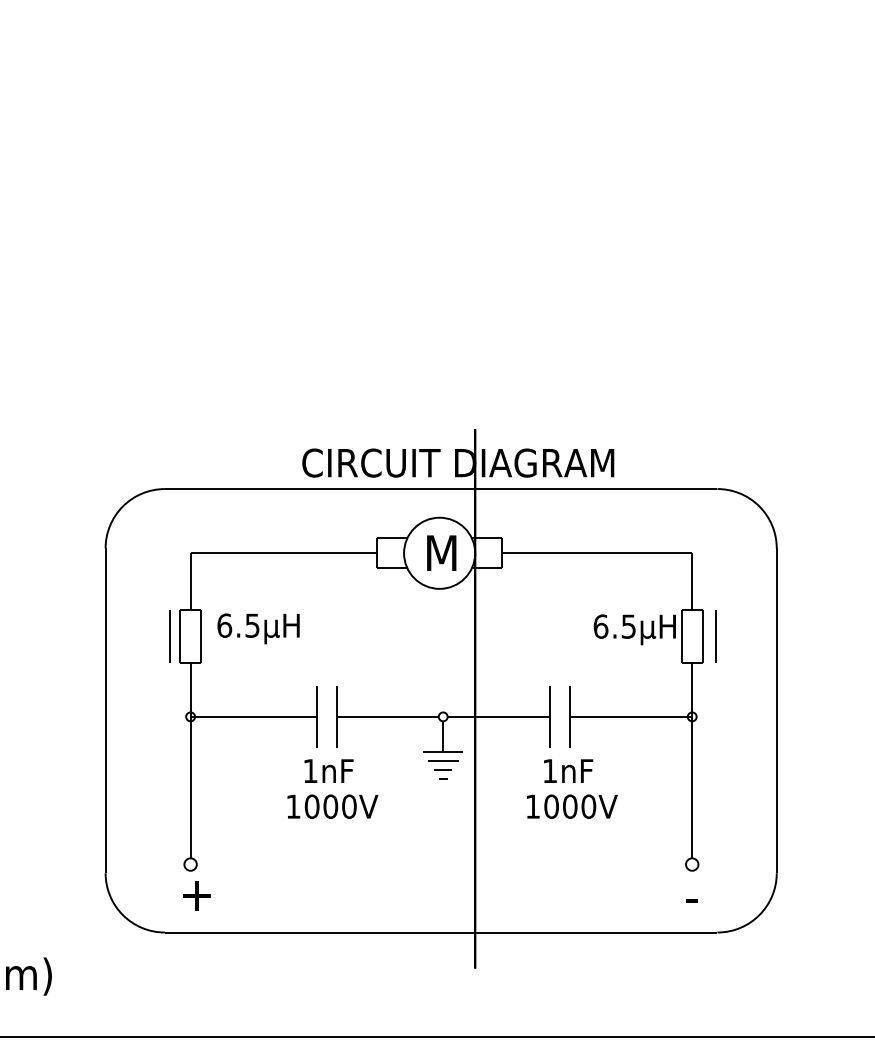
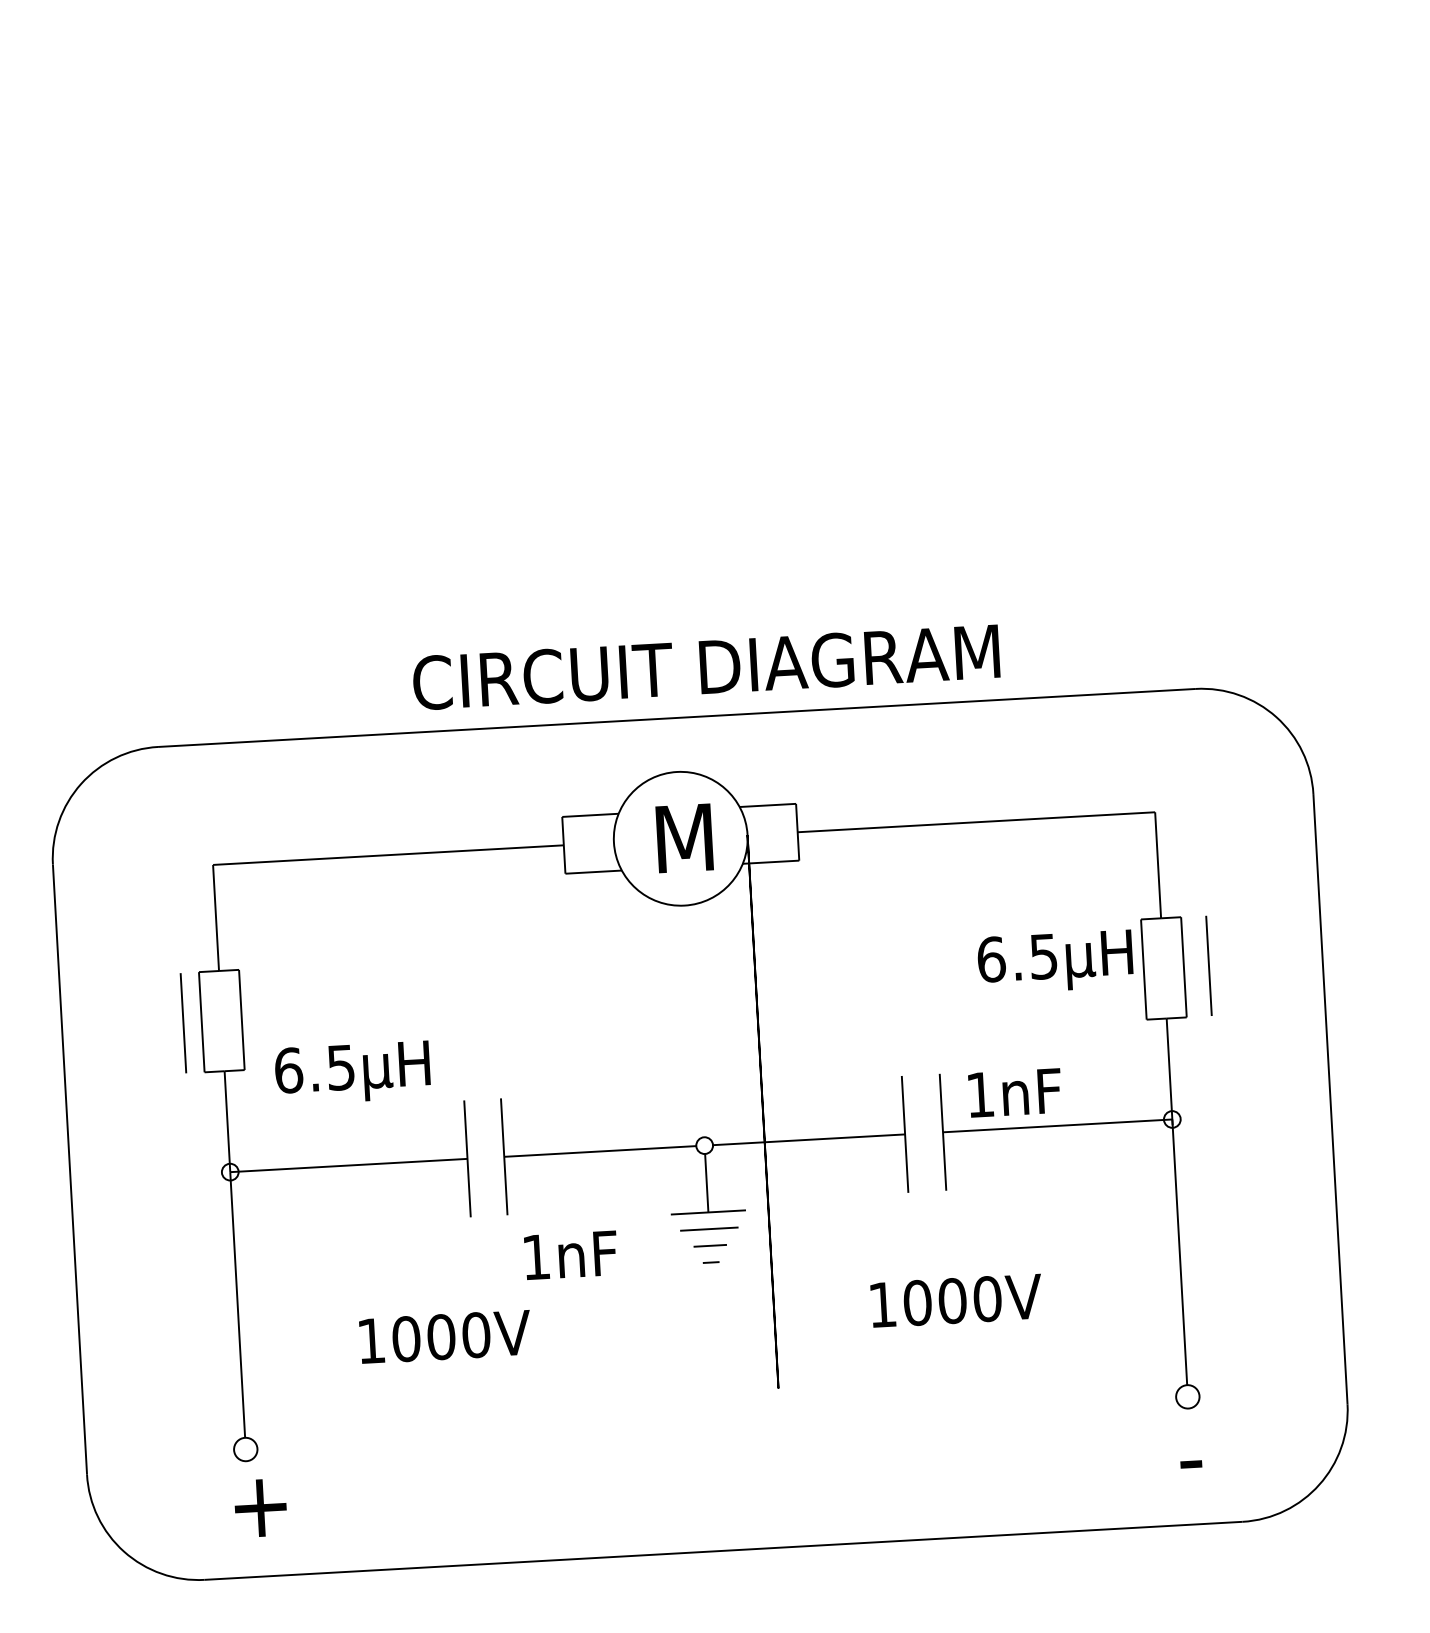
text: (258, 628) -> (352, 1072), moved
text: (328, 770) -> (569, 1254), moved
text: (568, 770) -> (1014, 1091), moved
text: (332, 806) -> (444, 1336), moved

